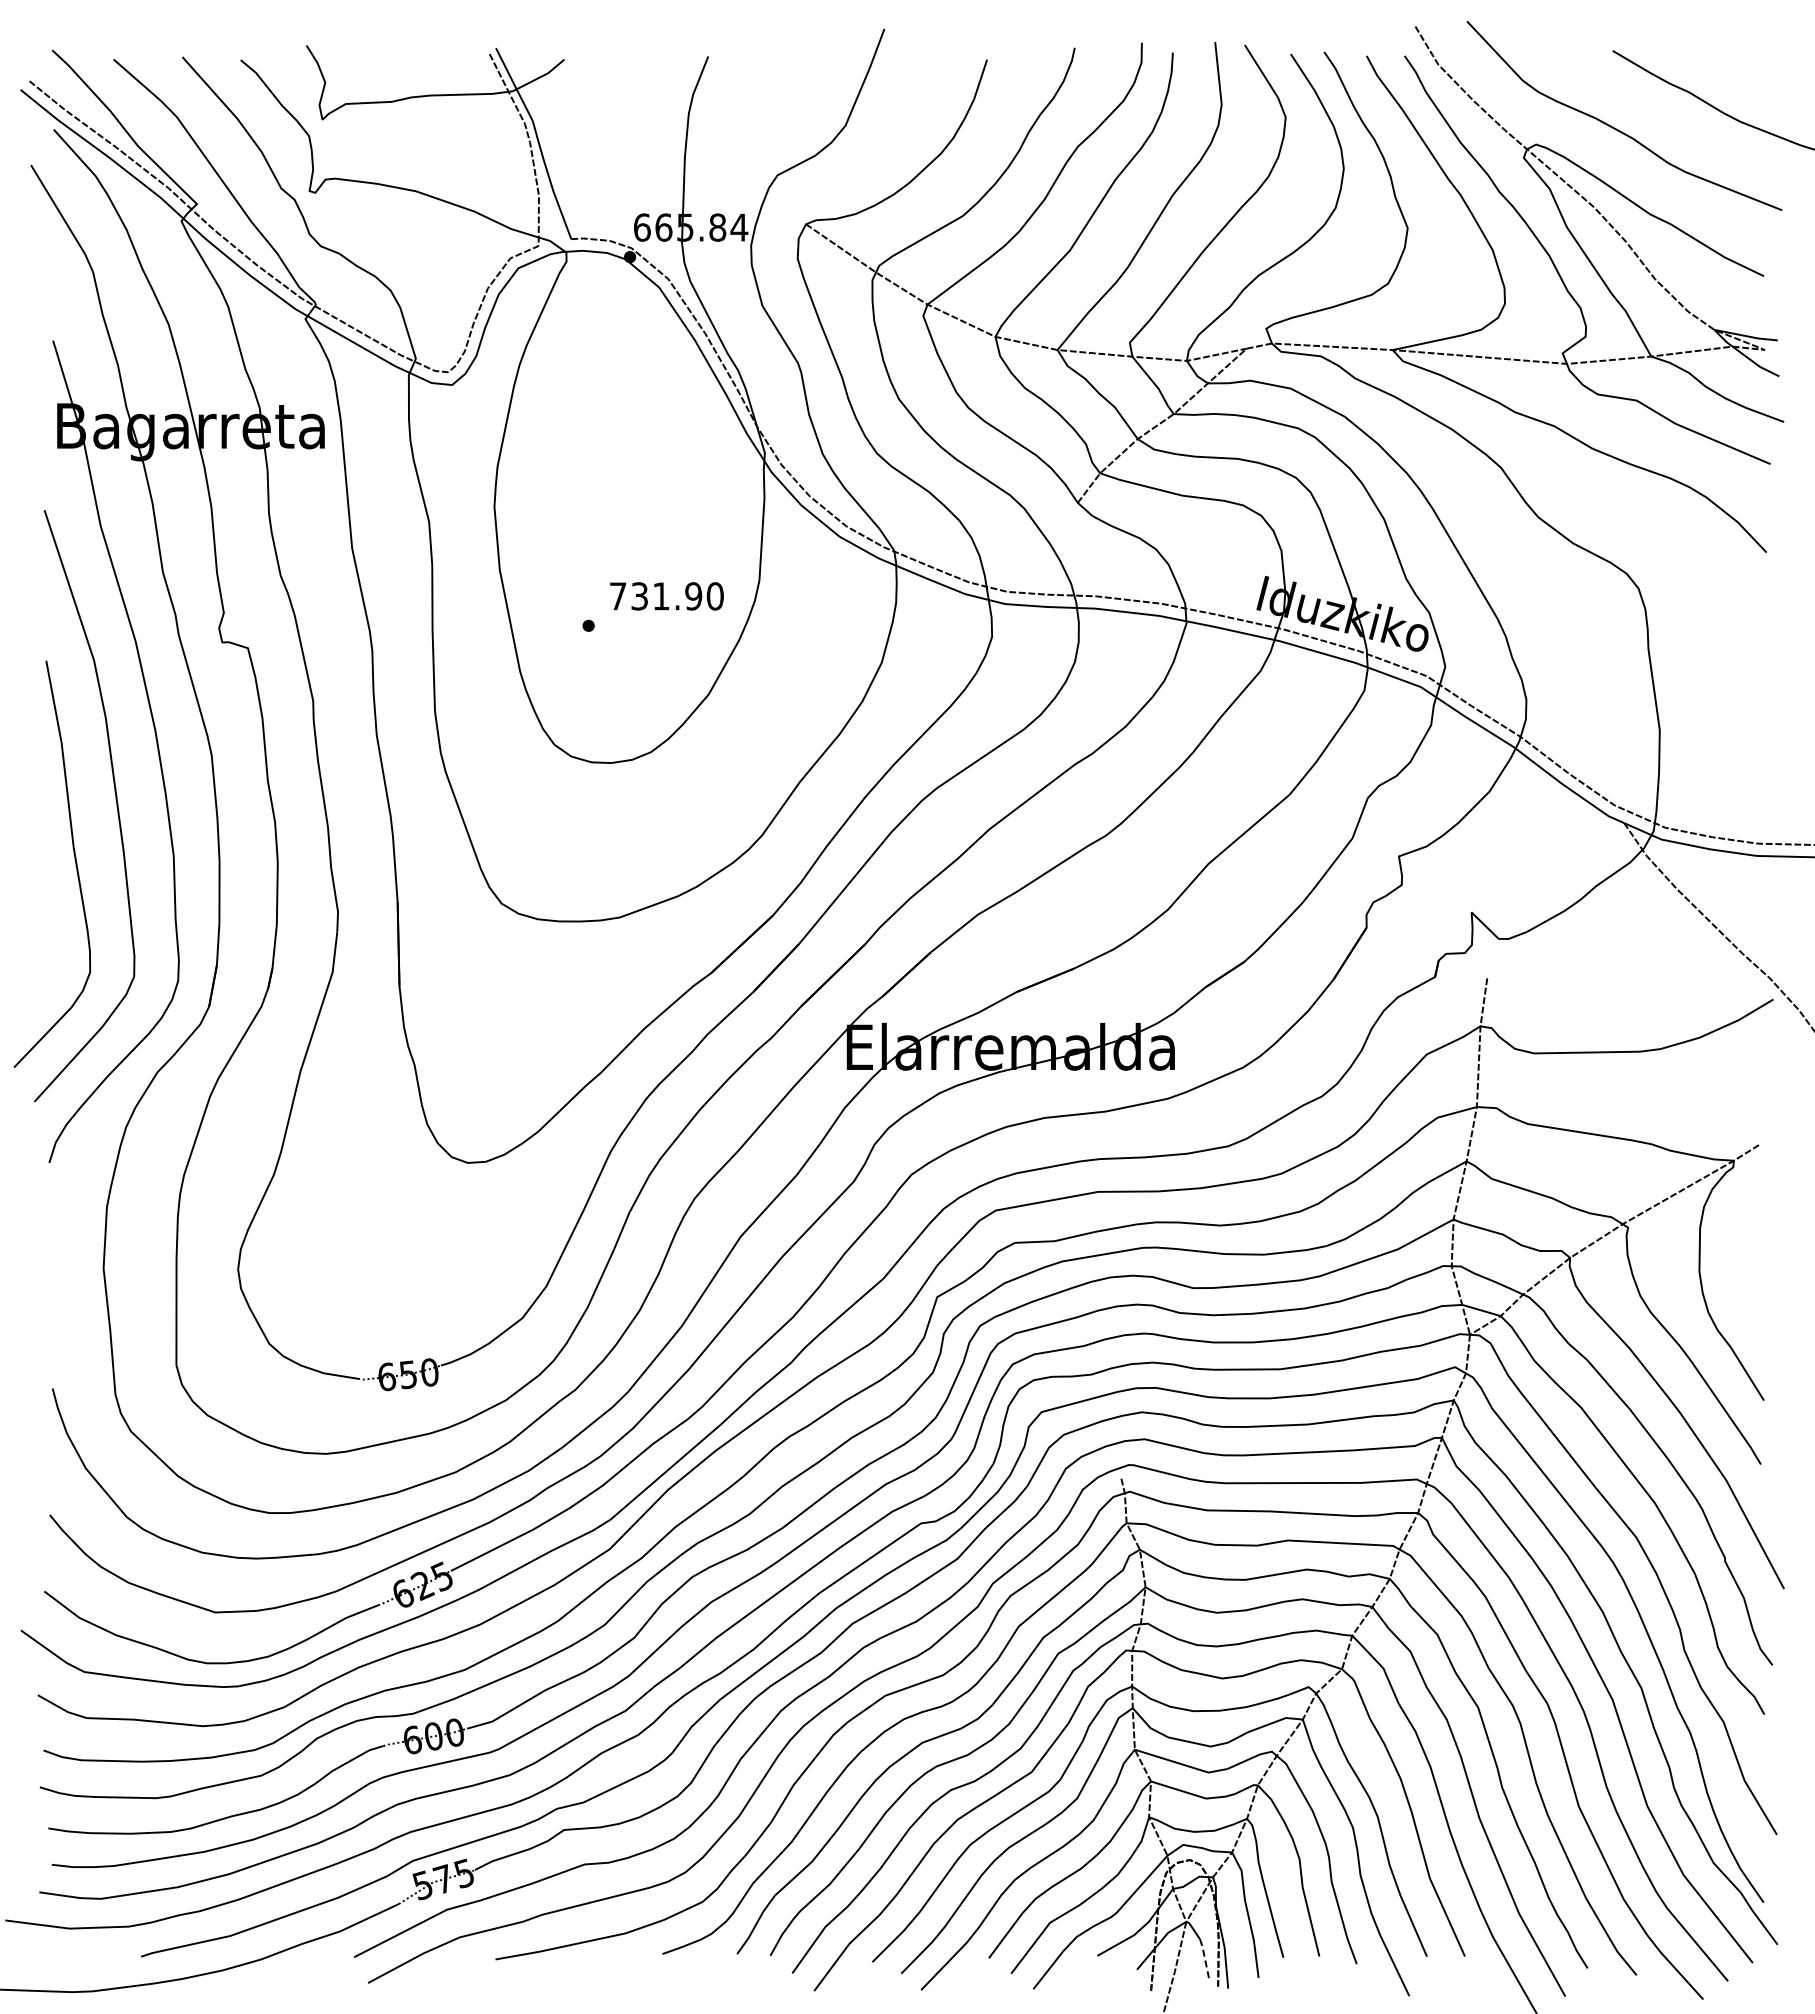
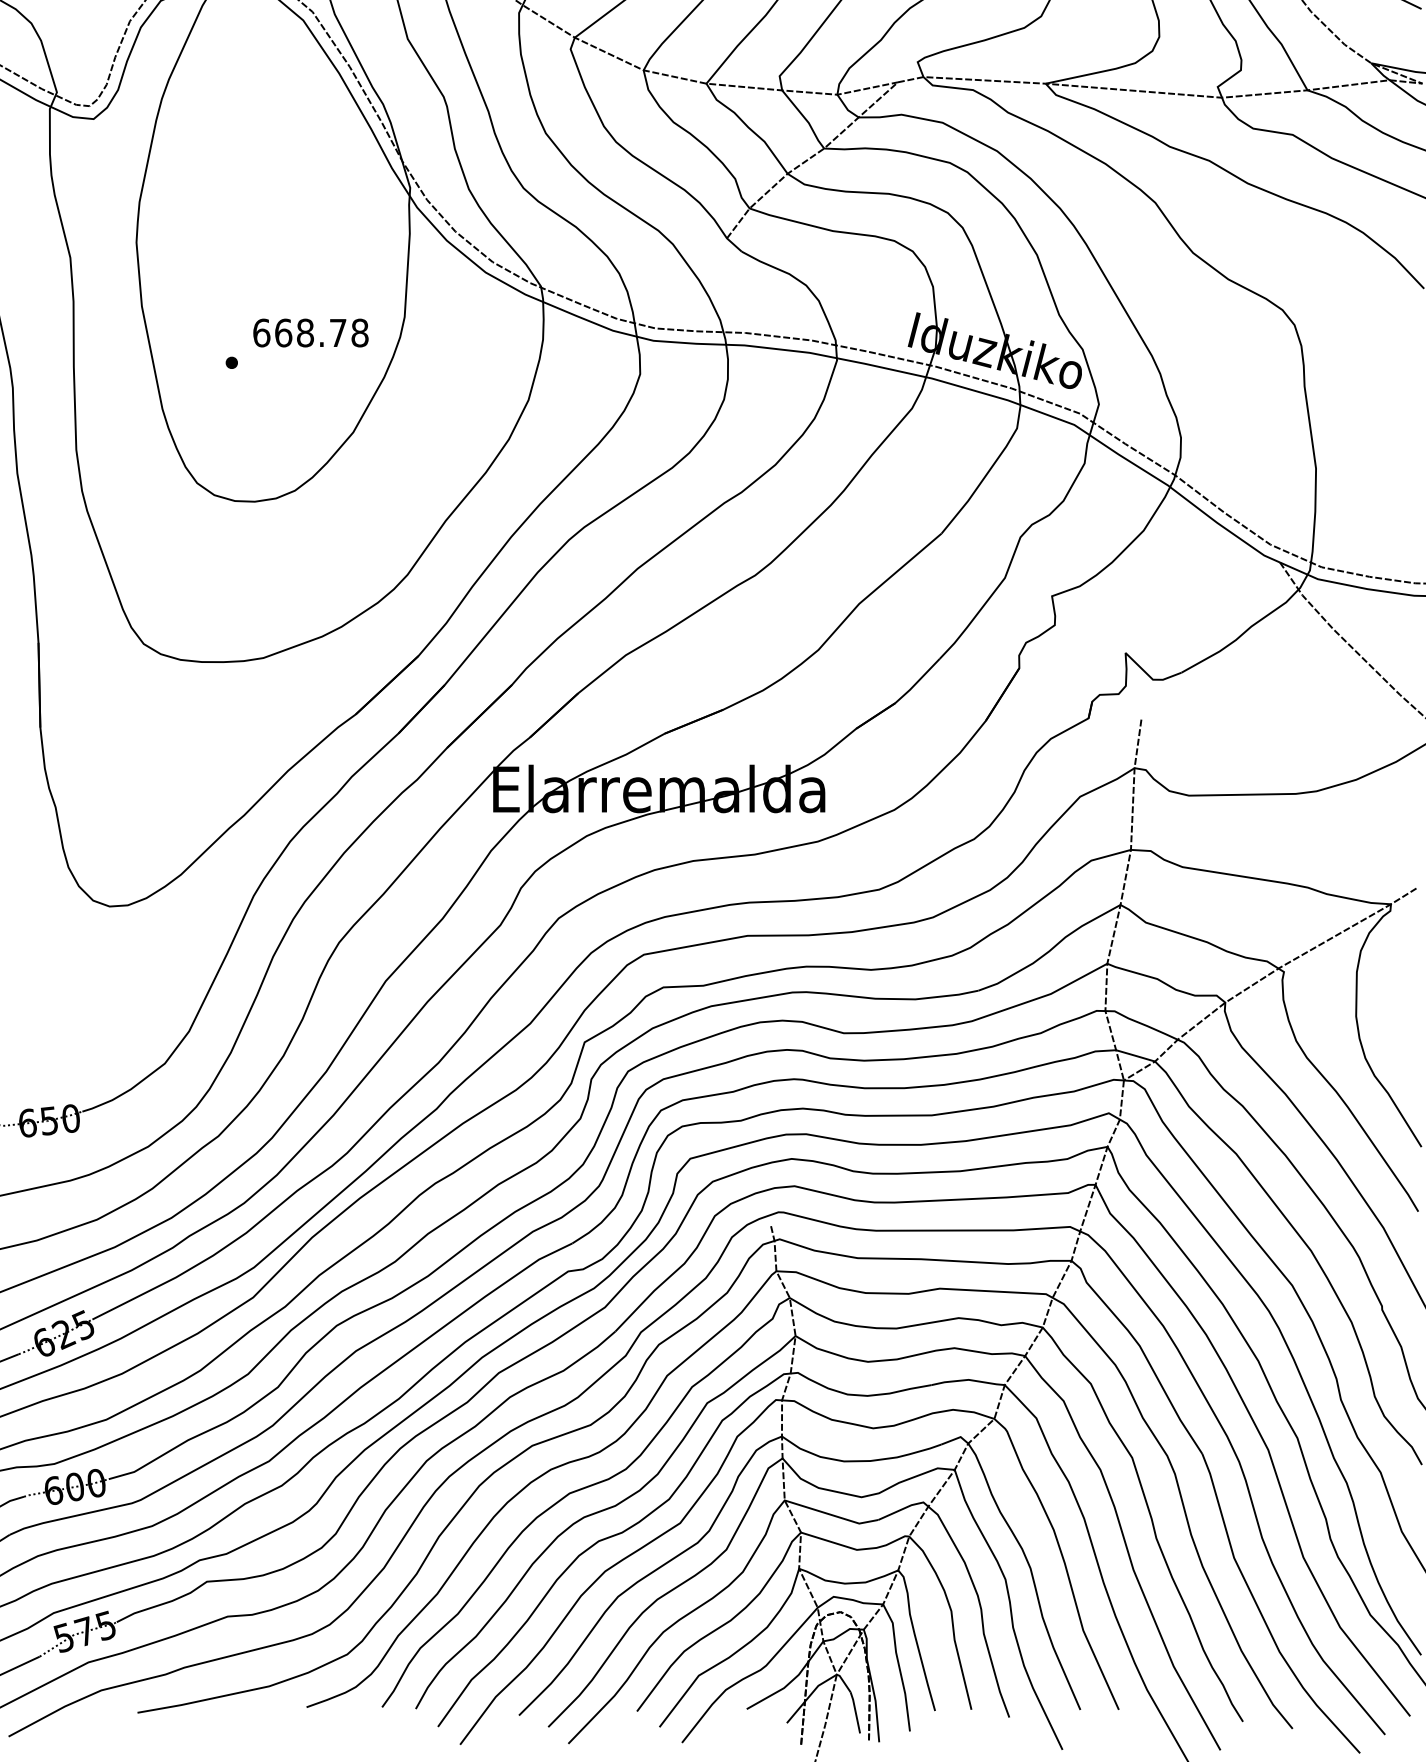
text: (666, 596) -> (310, 333), 731.90 -> 668.78
line: (1205, 1958) -> (856, 1711), dashed -> solid

